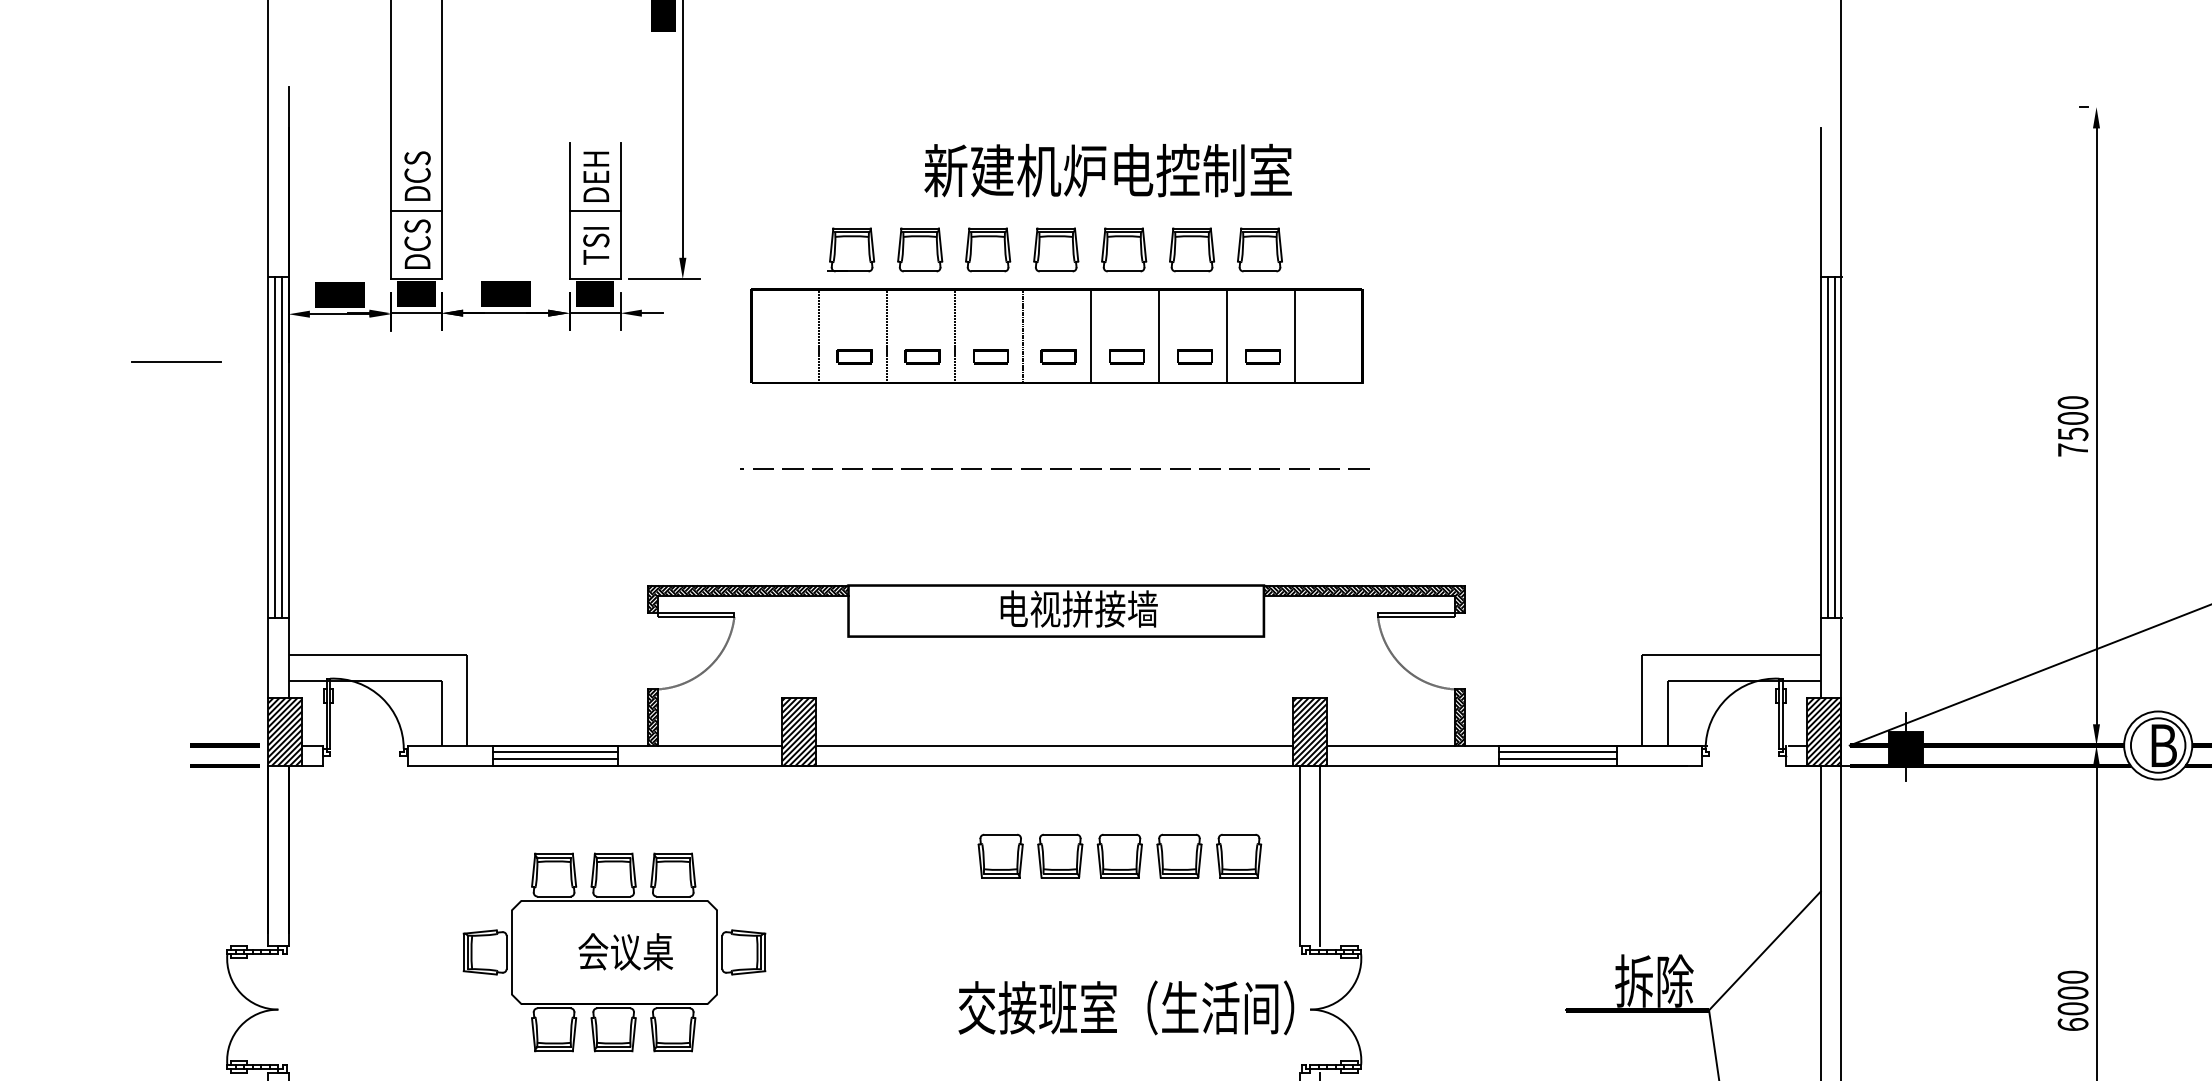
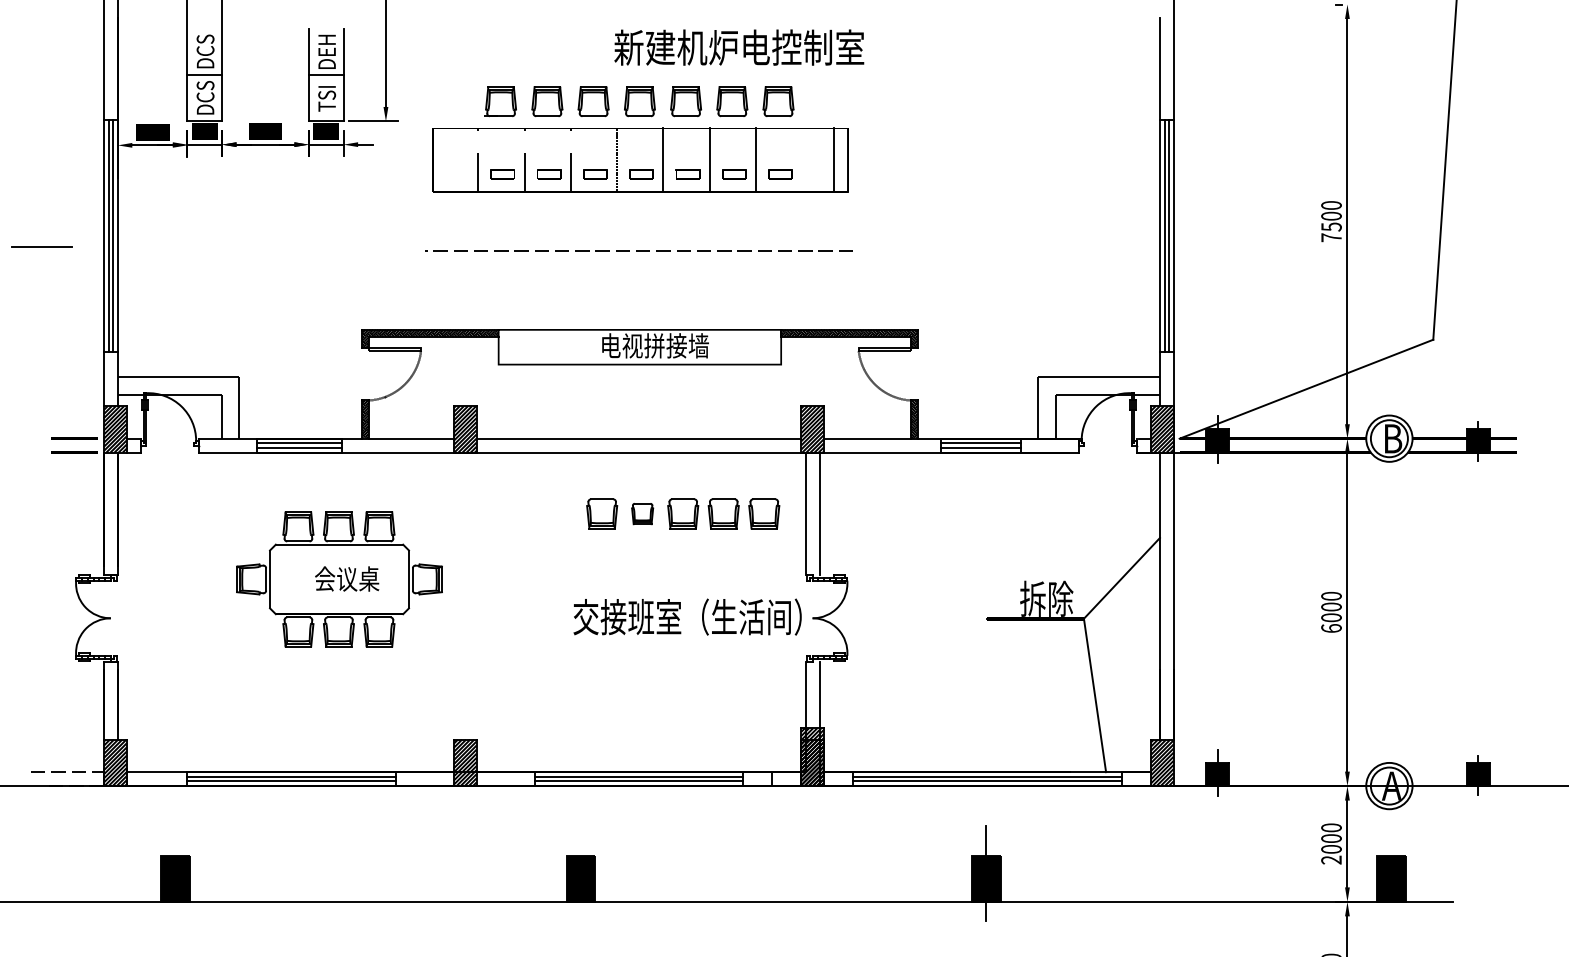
text: (1108, 170) -> (739, 47), moved
line: (1295, 336) -> (834, 160), moved
line: (176, 361) -> (41, 246), moved
part: (1060, 855) -> (642, 513), size x0.7

